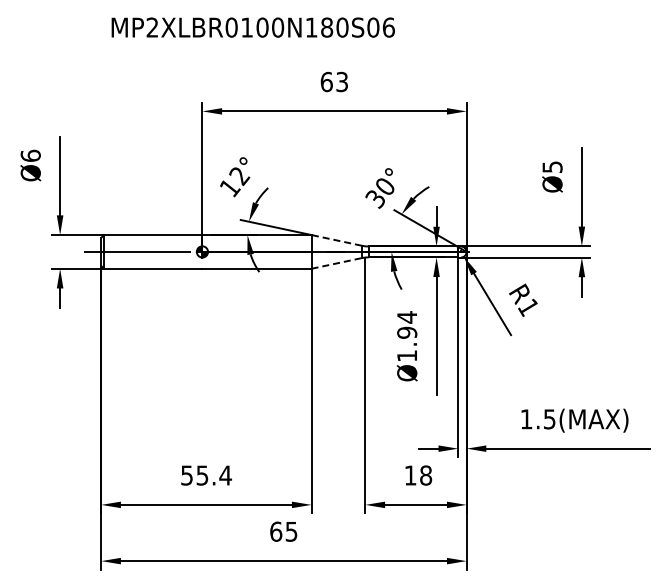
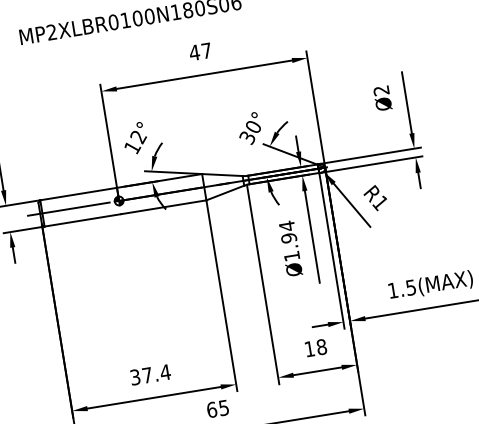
text: (333, 81) -> (199, 51), 63 -> 47
text: (552, 167) -> (381, 90), Ø5 -> Ø2
line: (336, 240) -> (222, 175), dashed -> solid
line: (336, 263) -> (225, 193), dashed -> solid
text: (194, 475) -> (141, 376), 55.4 -> 37.4

